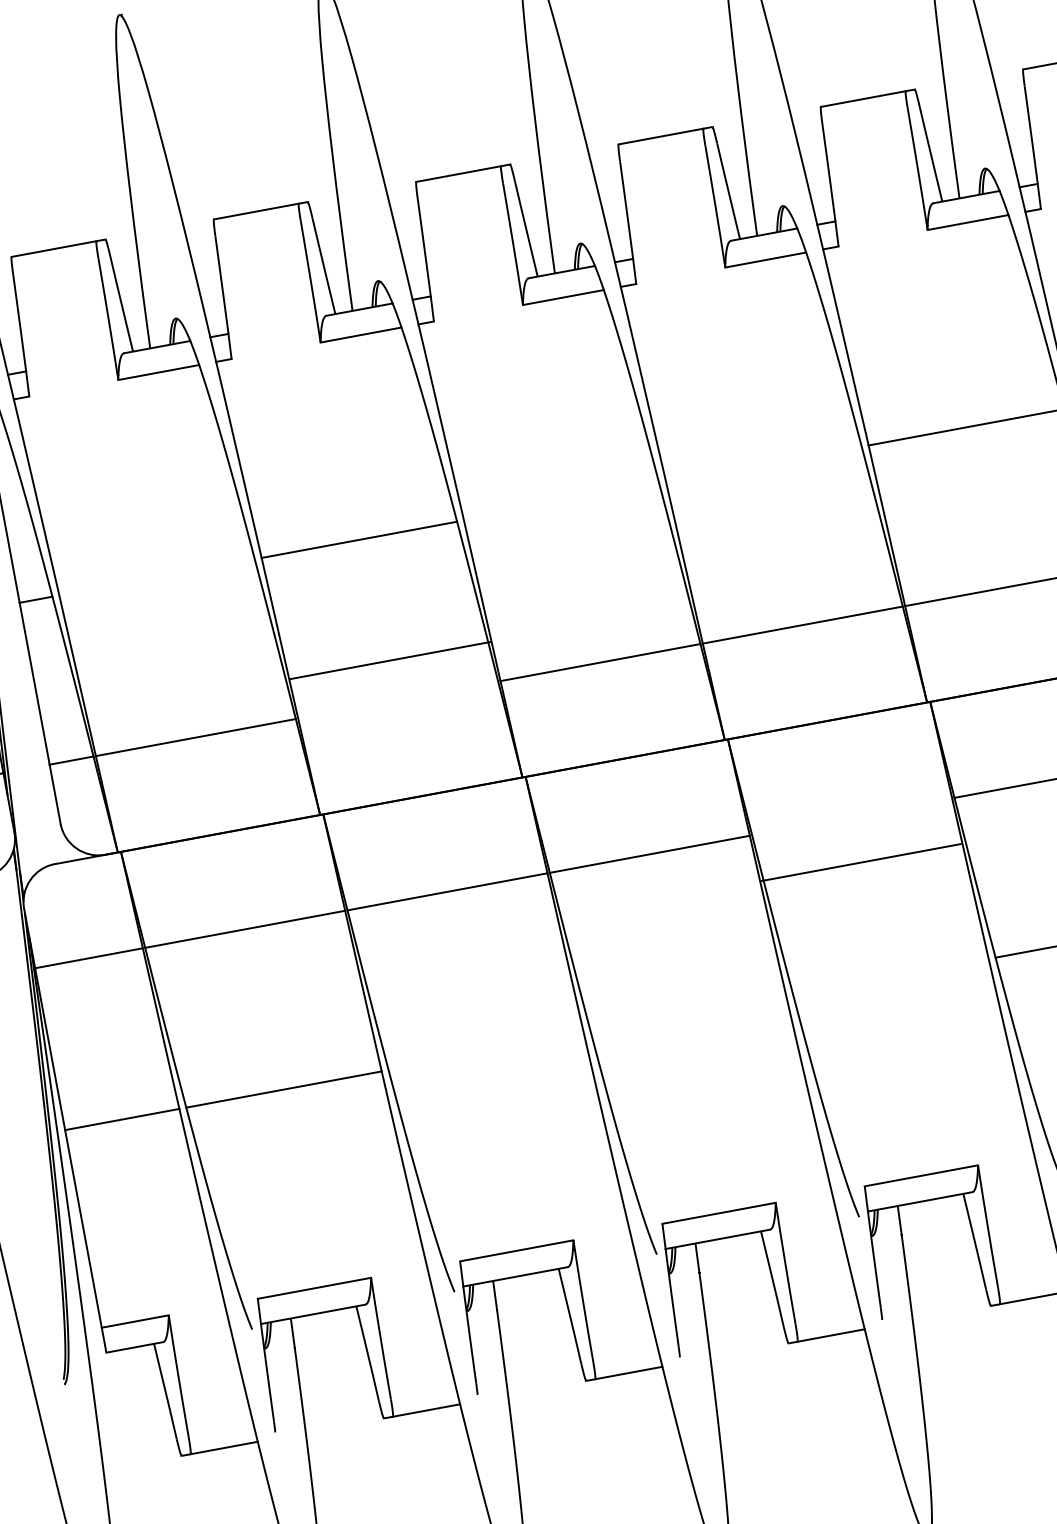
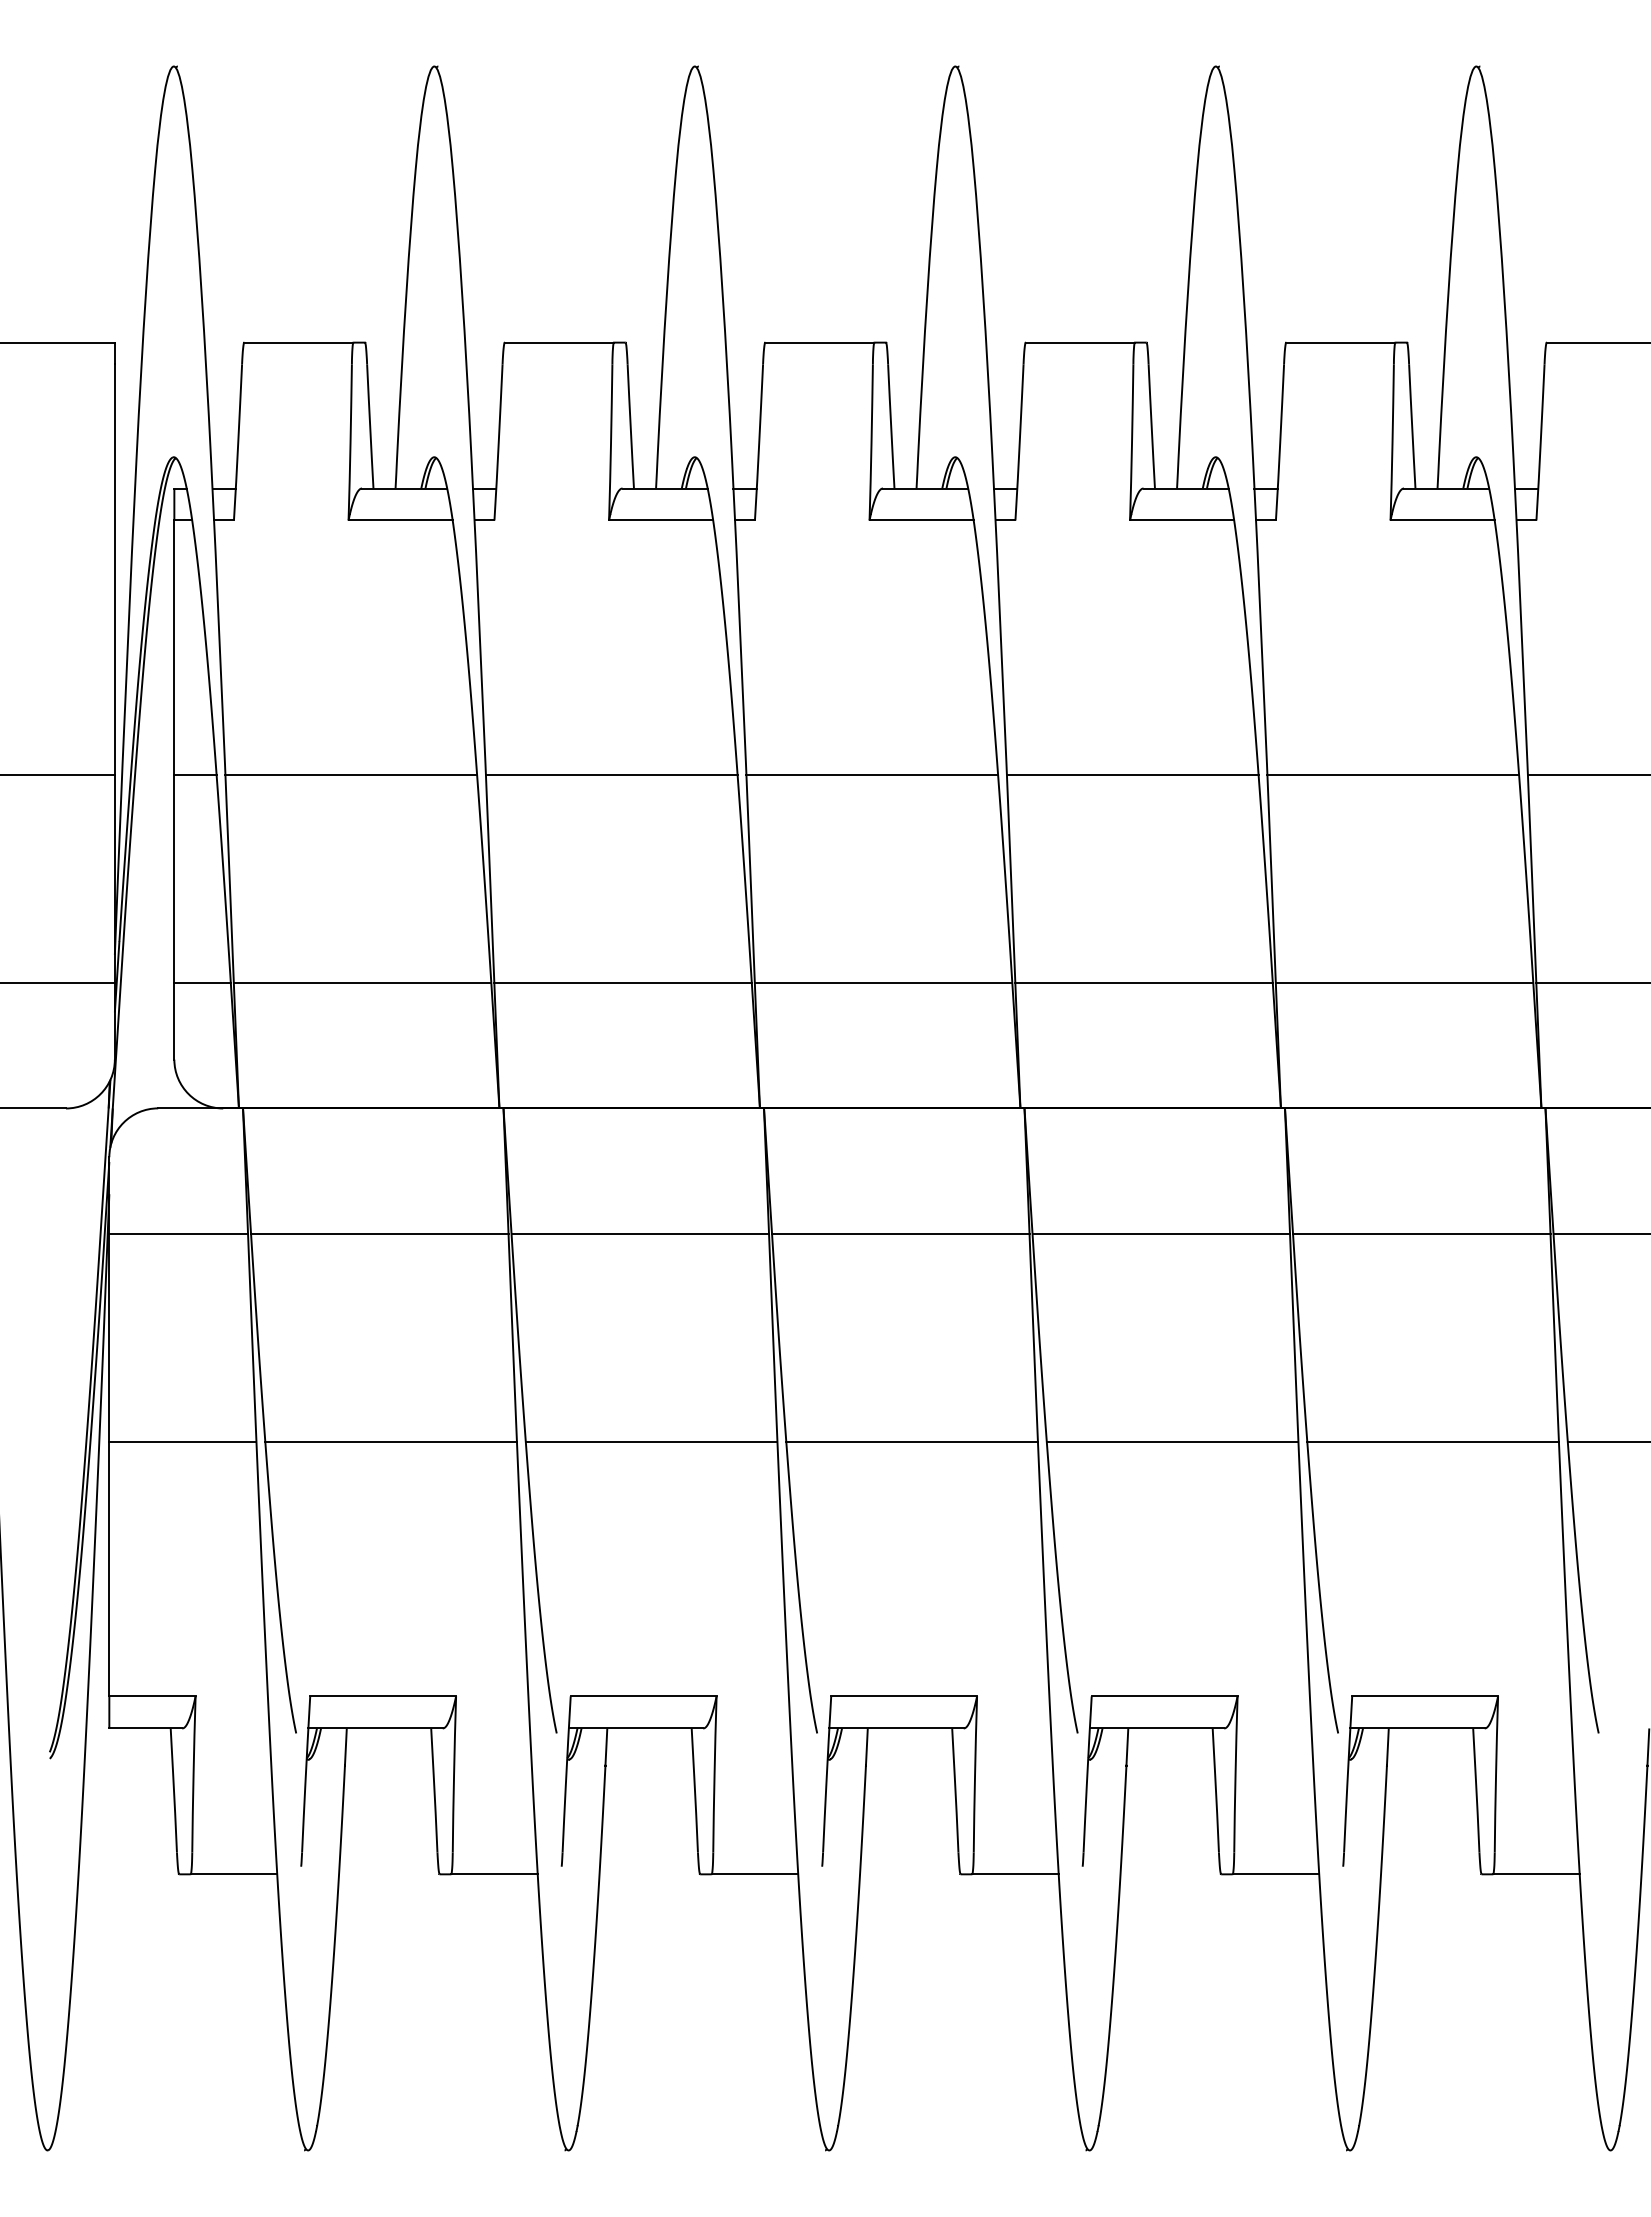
line: (763, 465) -> (1132, 775), added
line: (561, 502) -> (872, 775), added
line: (157, 577) -> (351, 775), added
line: (390, 660) -> (622, 983), moved
line: (860, 862) -> (1161, 1233), moved
line: (890, 976) -> (1172, 1441), added
line: (688, 1014) -> (911, 1441), added
line: (486, 1051) -> (651, 1441), added

